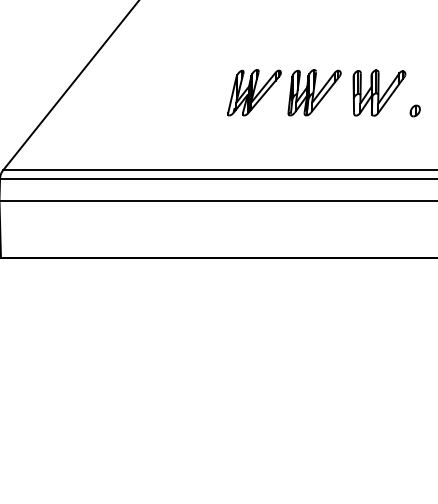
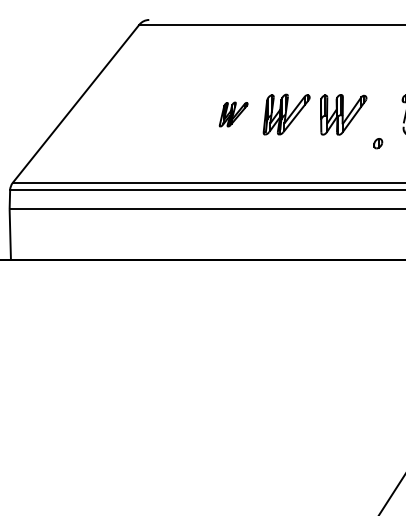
part: (254, 92) -> (233, 114), size x0.6
part: (415, 110) -> (378, 143), moved

